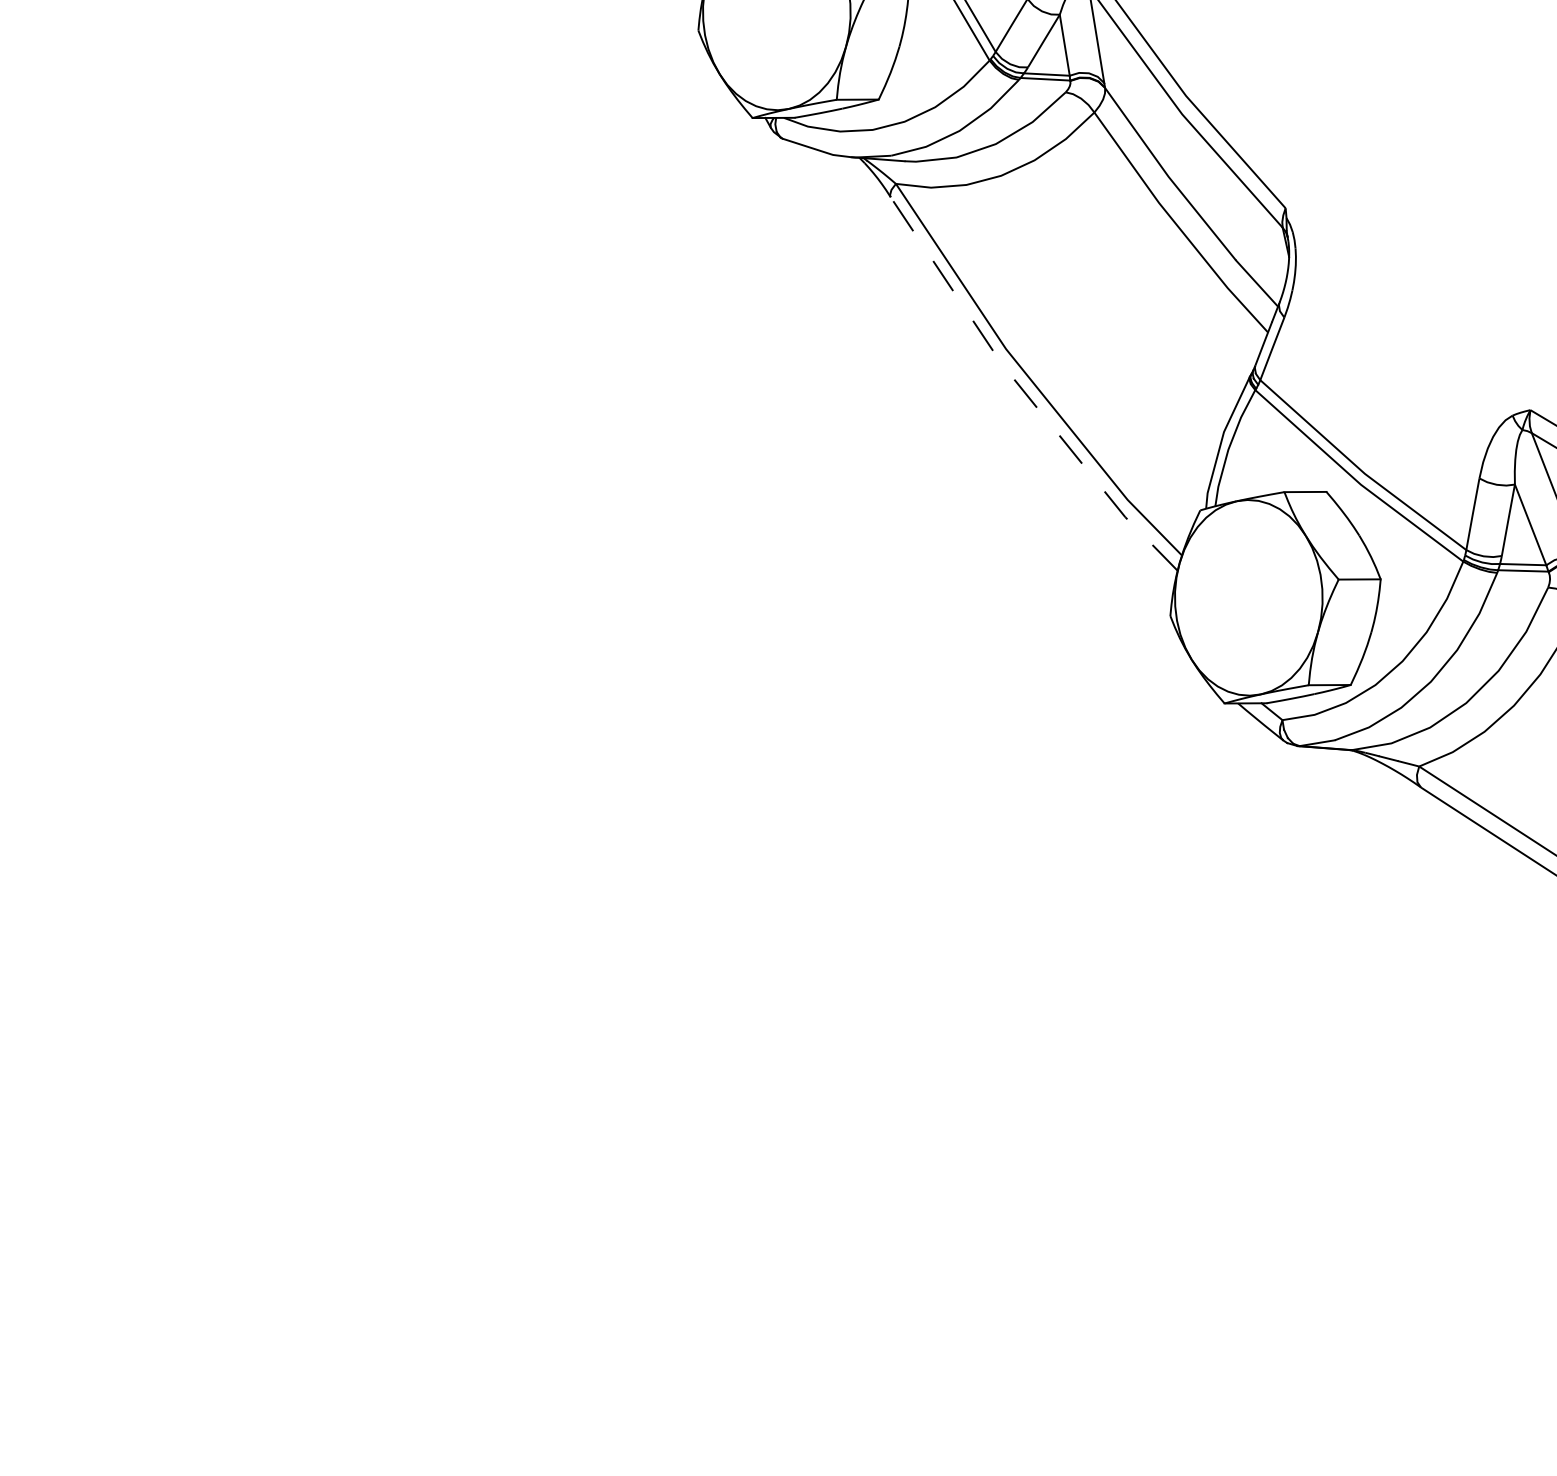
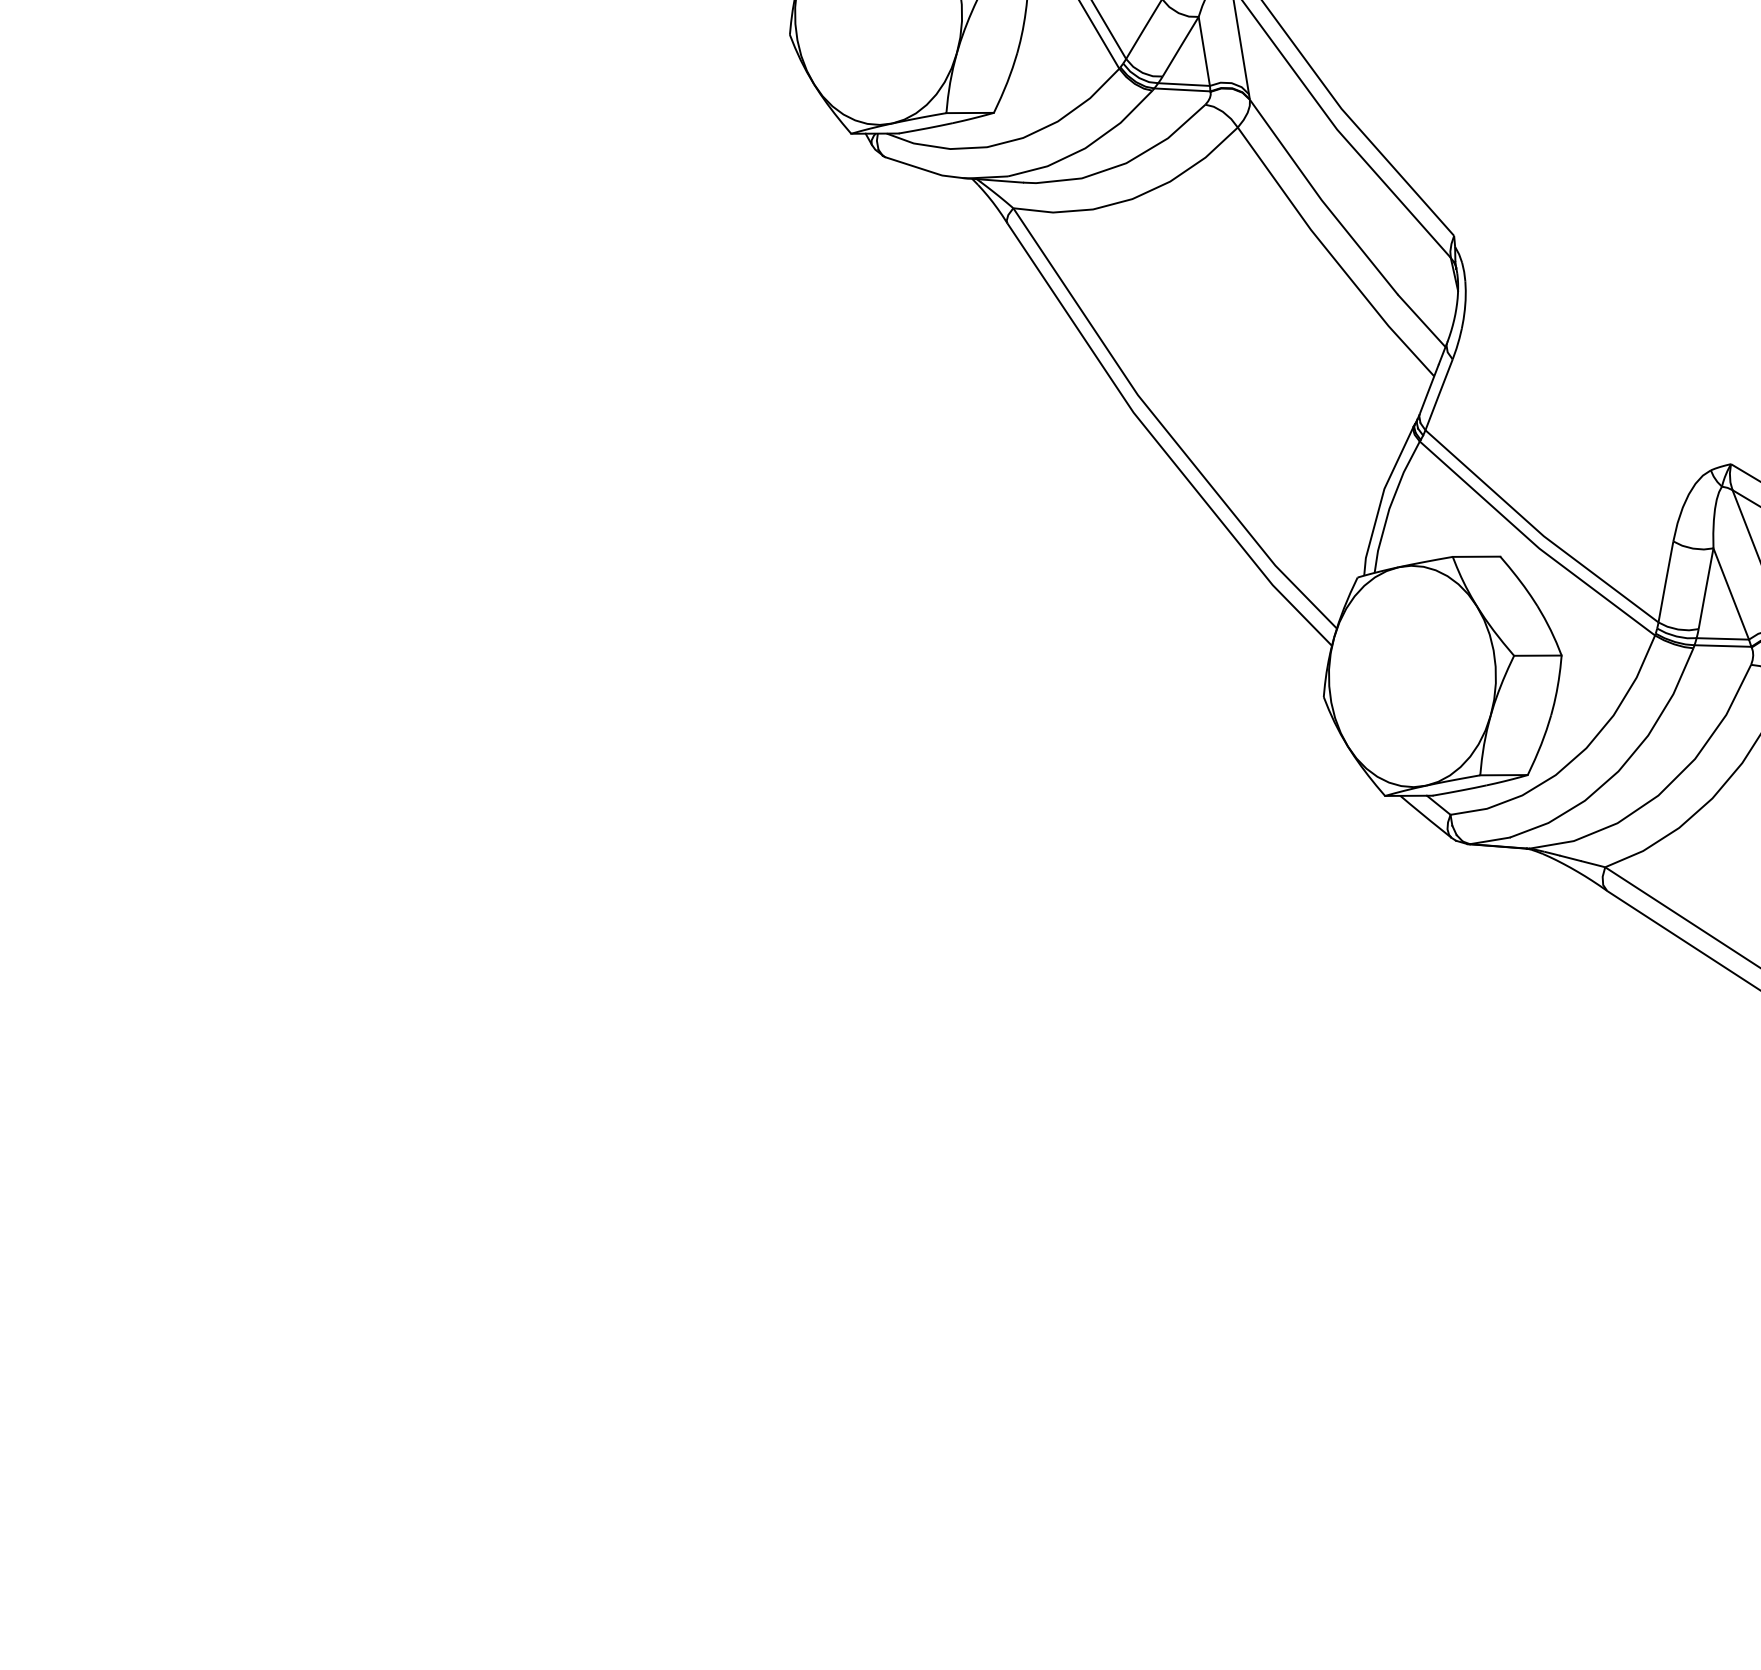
line: (1024, 391) -> (1158, 443), dashed -> solid

